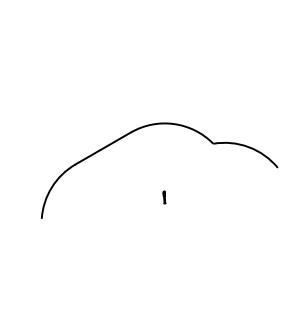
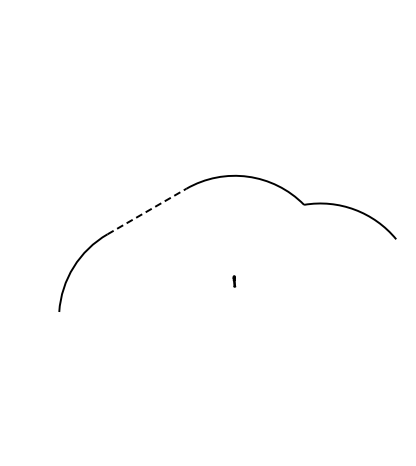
line: (103, 148) -> (147, 211), solid -> dashed
part: (164, 197) -> (234, 281), size x0.6

